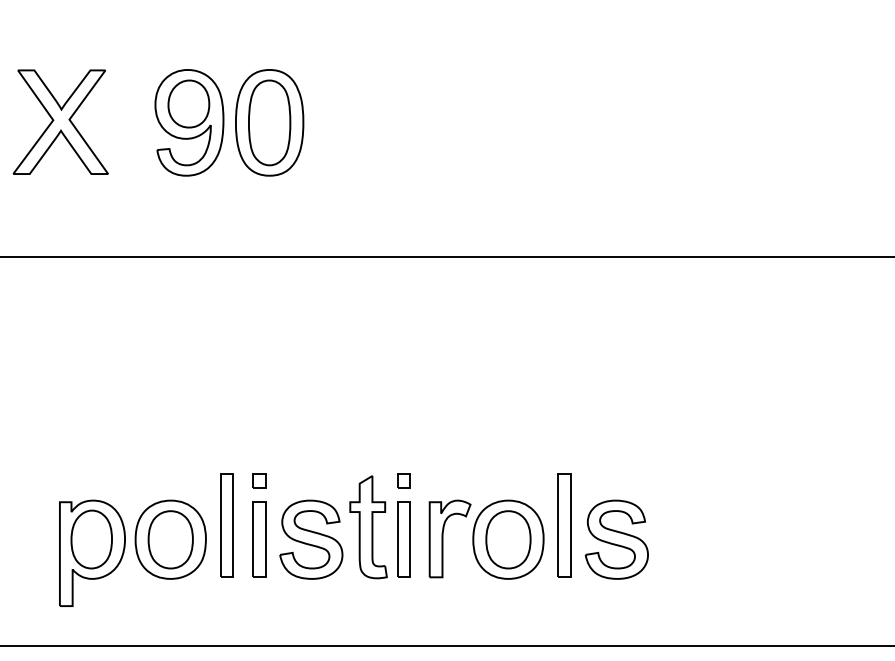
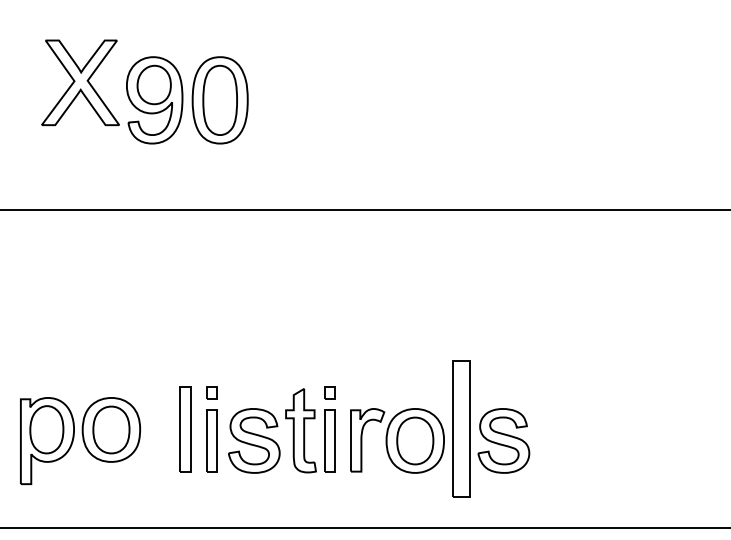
part: (60, 121) -> (80, 82), moved
part: (563, 525) -> (460, 429), size x1.6
part: (132, 552) -> (80, 440), moved

